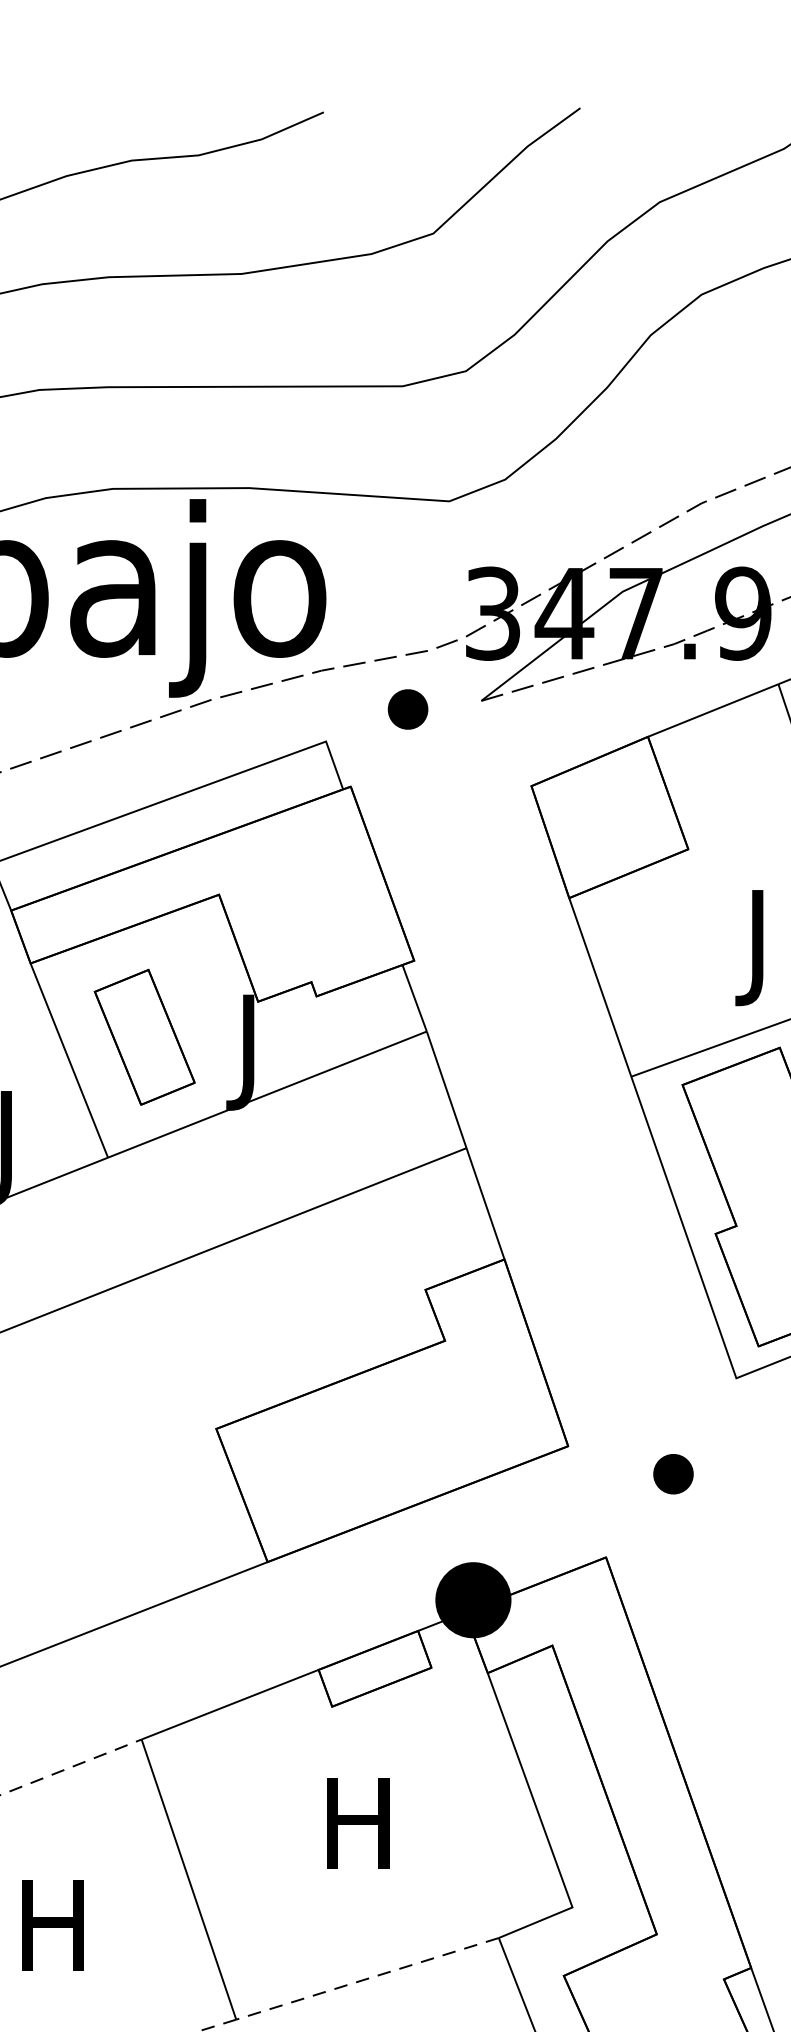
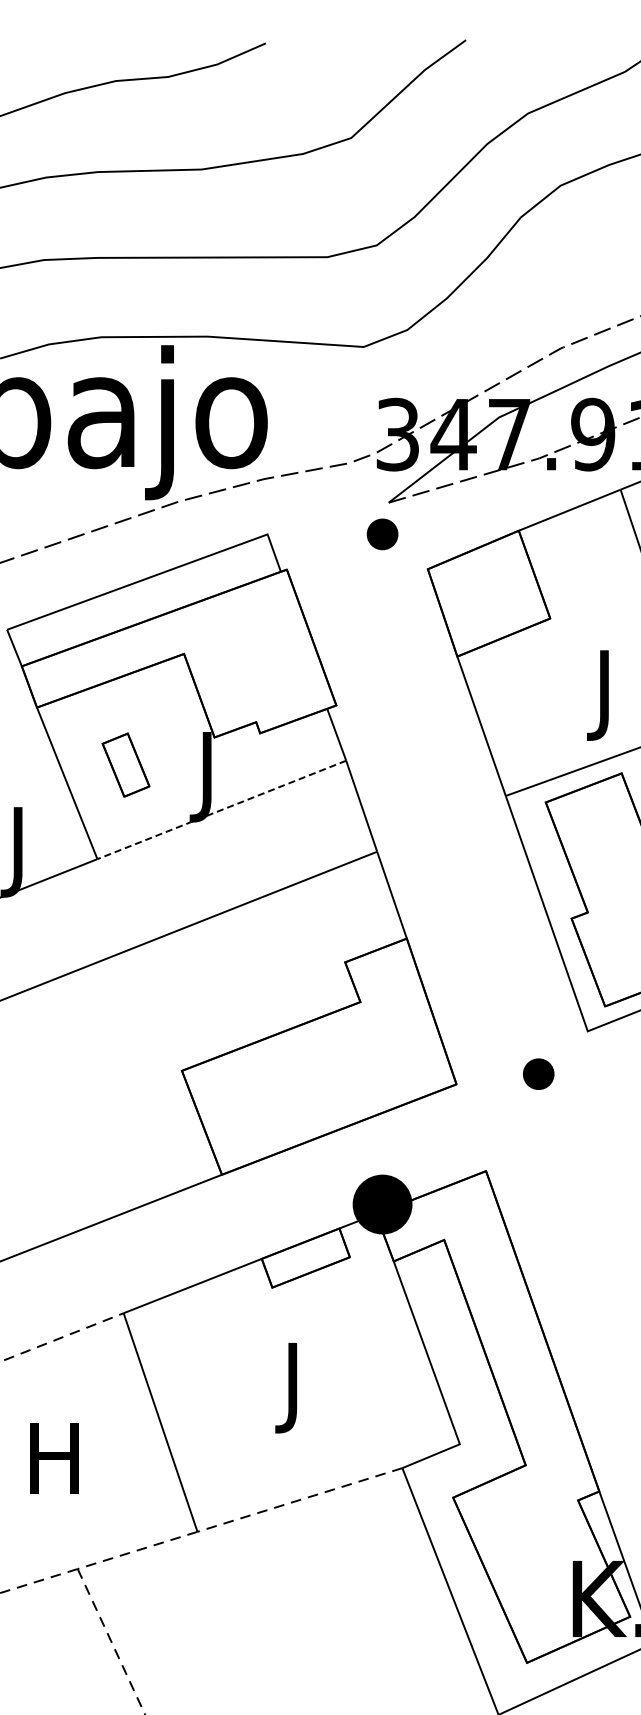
part: (407, 709) -> (382, 534), moved
part: (143, 1036) -> (125, 764), size x0.6
line: (267, 1094) -> (221, 809), solid -> dashed
part: (673, 1473) -> (538, 1073), moved
text: (357, 1834) -> (292, 1387), H -> J

